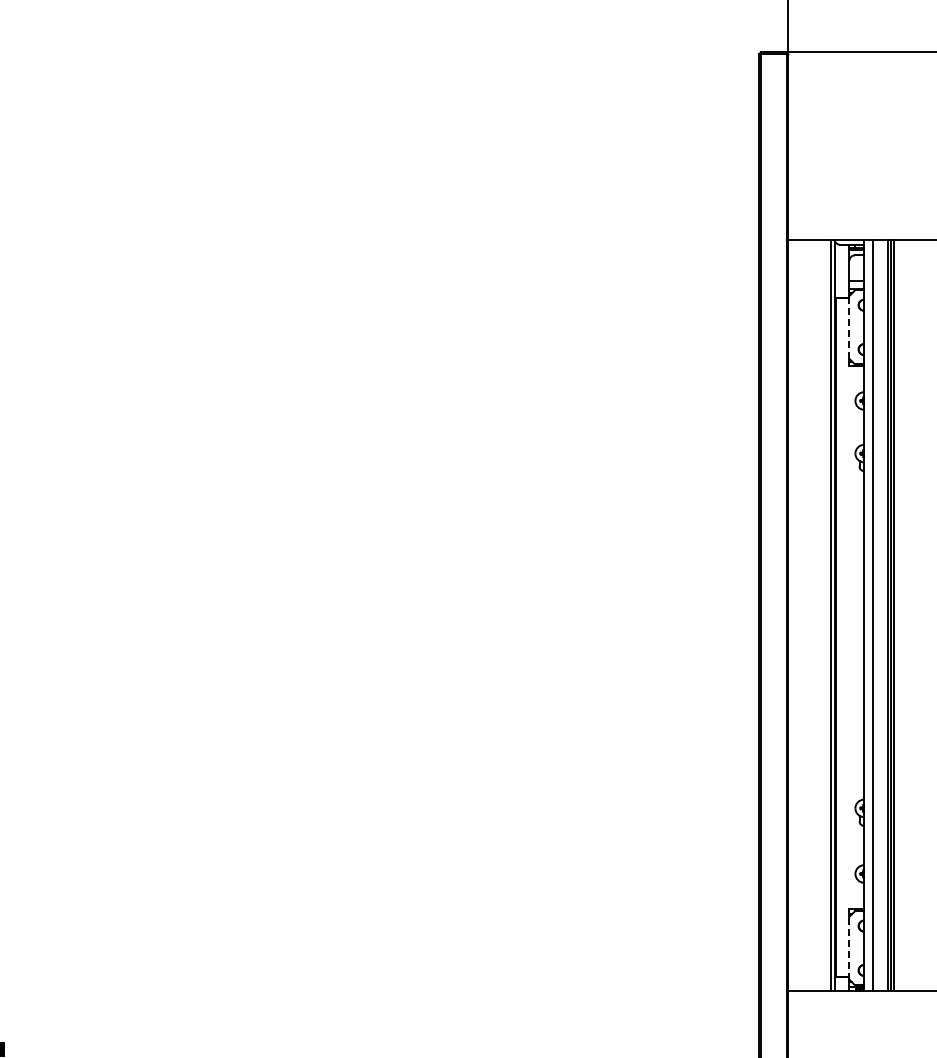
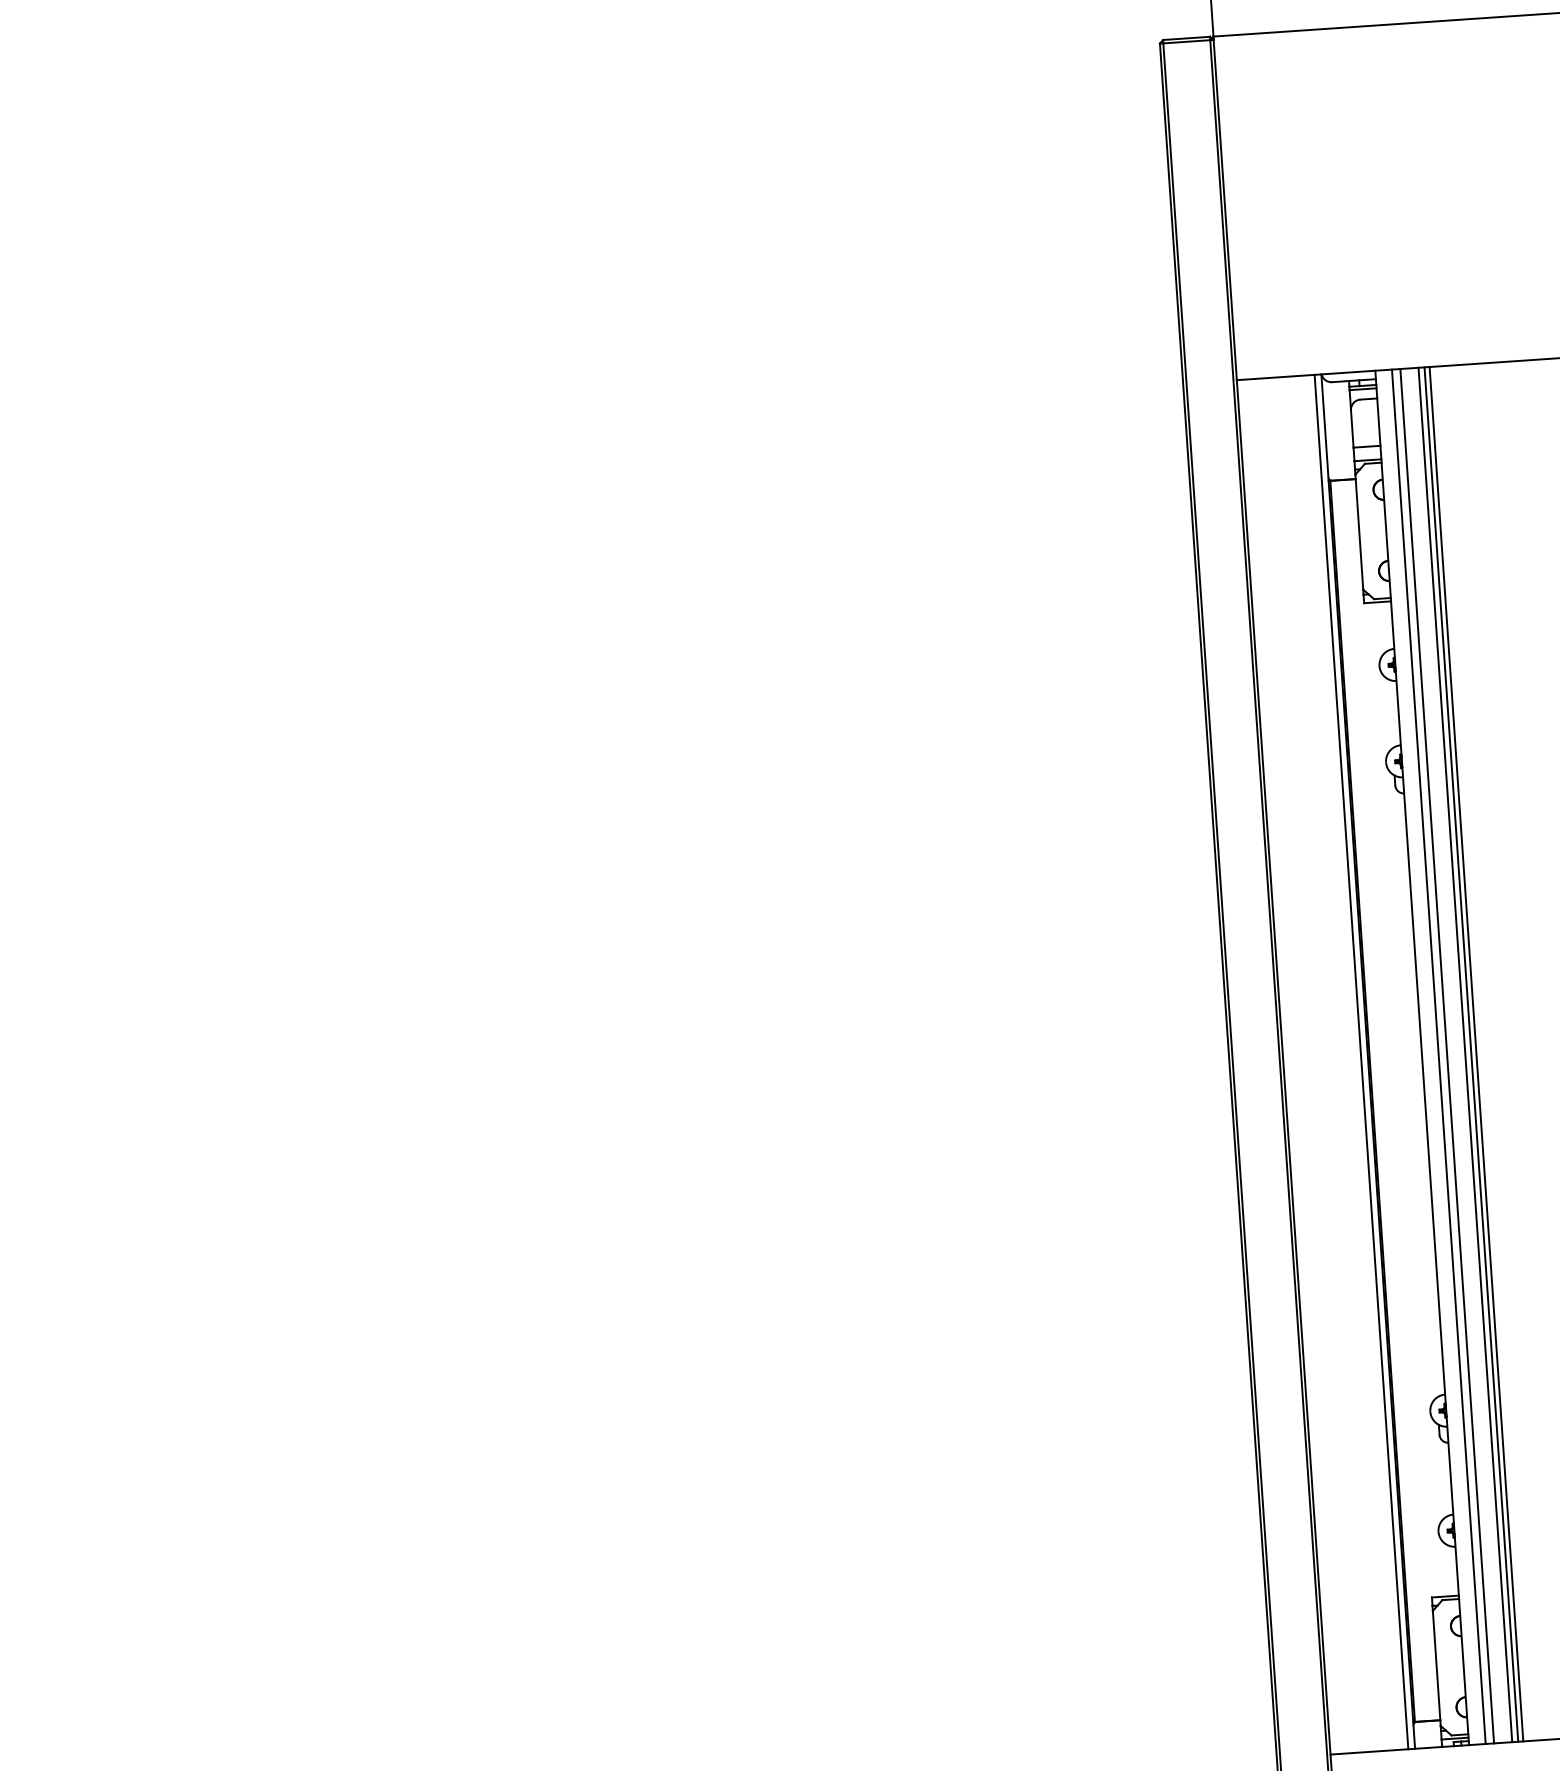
line: (849, 326) -> (1359, 530), dashed -> solid
line: (877, 615) -> (1446, 1055), added
line: (849, 947) -> (1436, 1667), dashed -> solid

